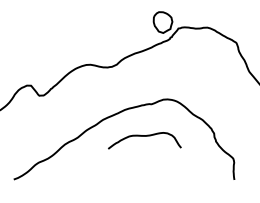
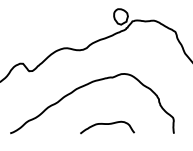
curve: (144, 136) -> (107, 124), moved

